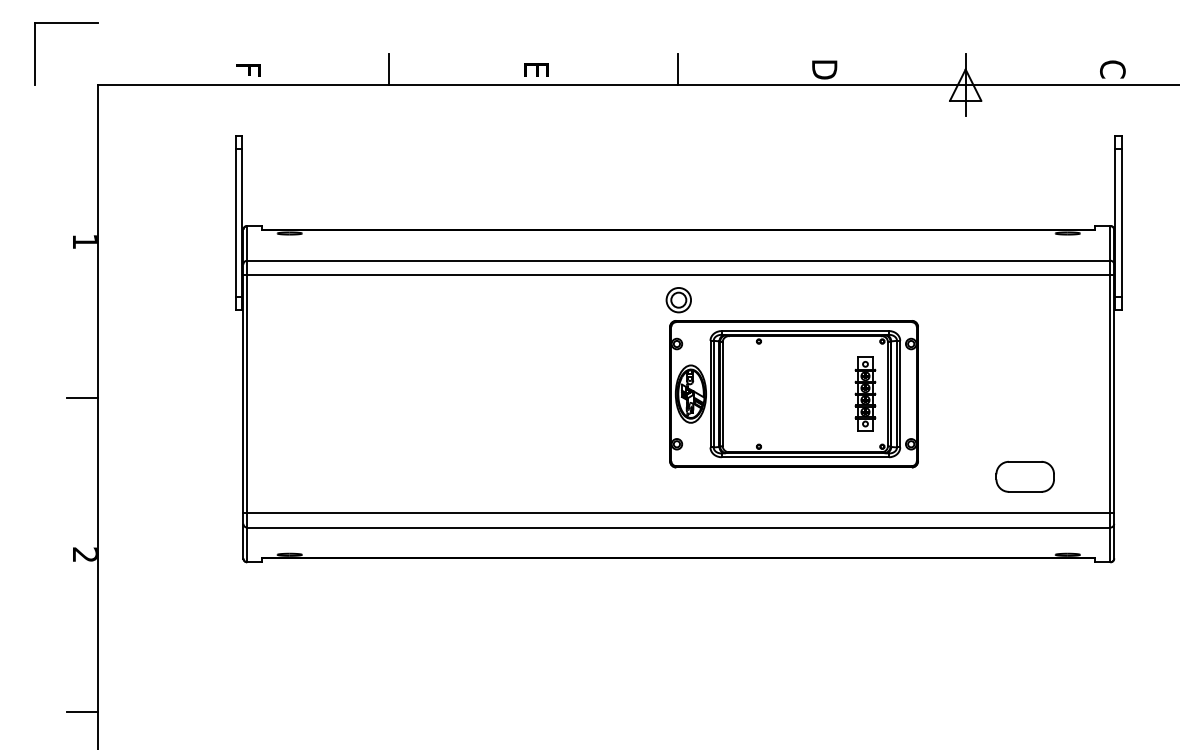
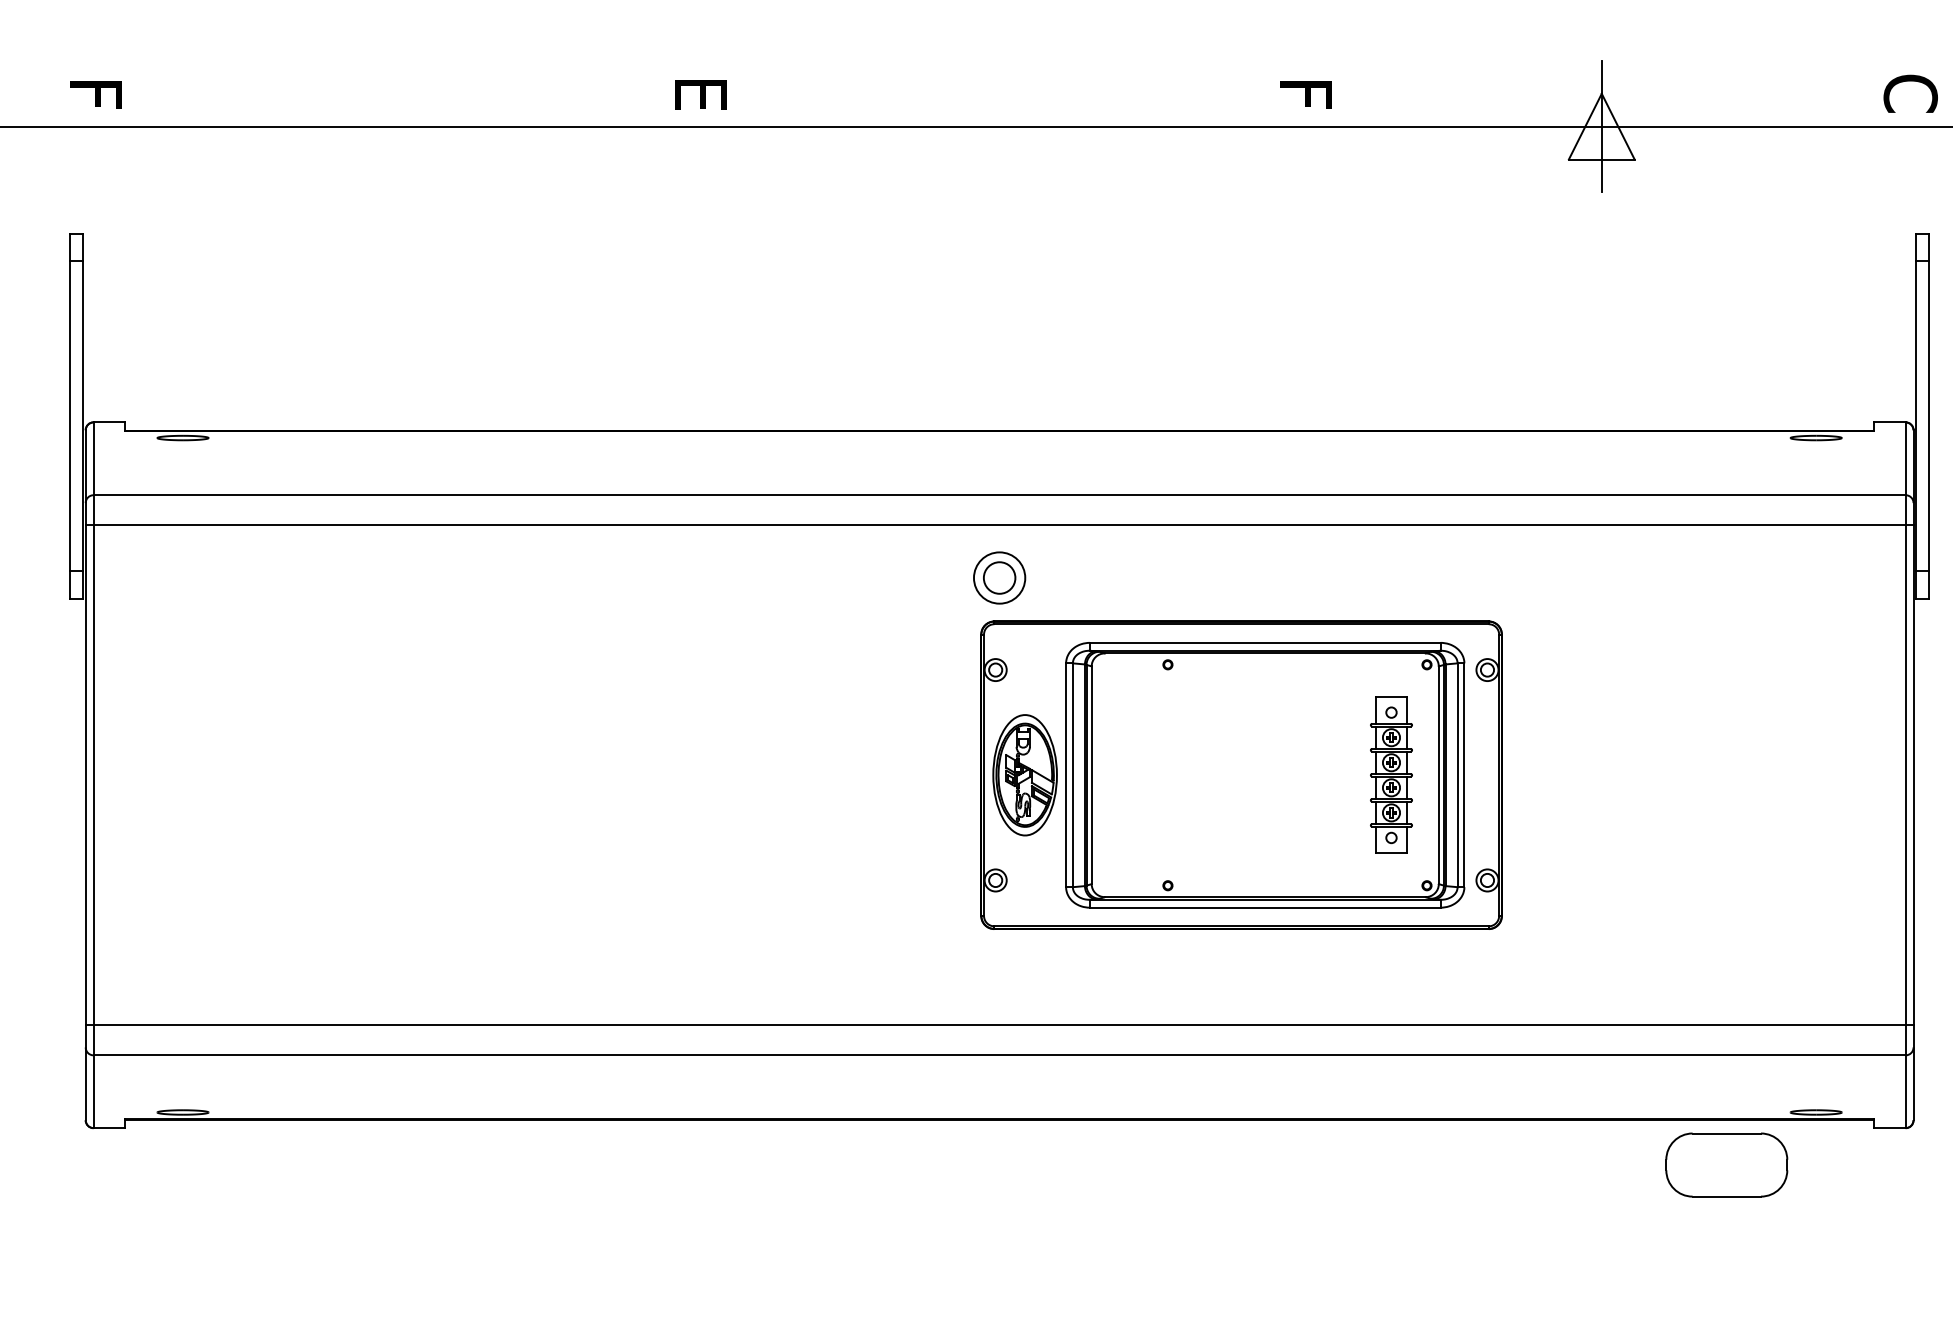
line: (389, 69) -> (392, 93), removed
line: (677, 69) -> (996, 93), removed
text: (824, 69) -> (1305, 93), D -> F
part: (1024, 476) -> (1725, 1164), moved

